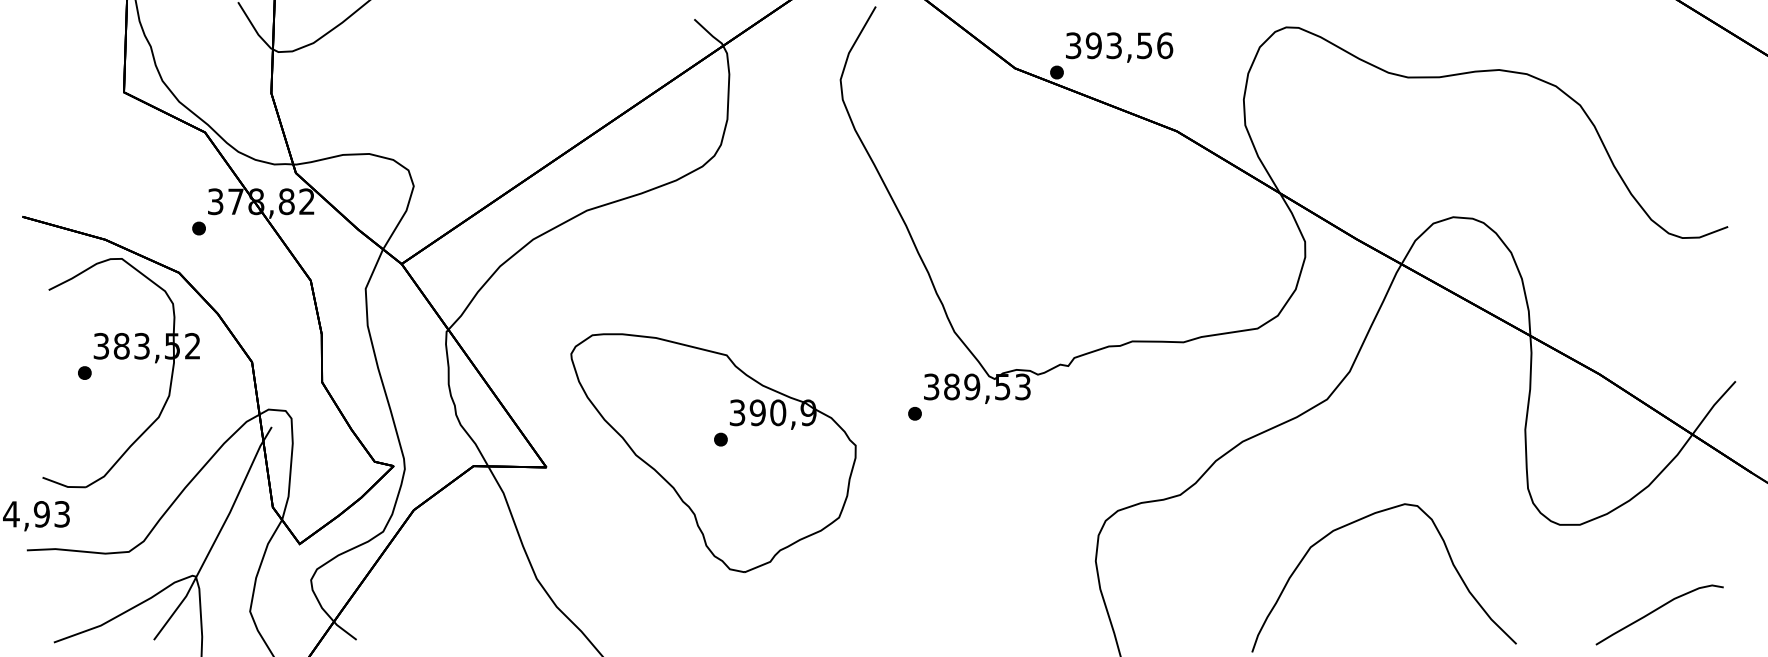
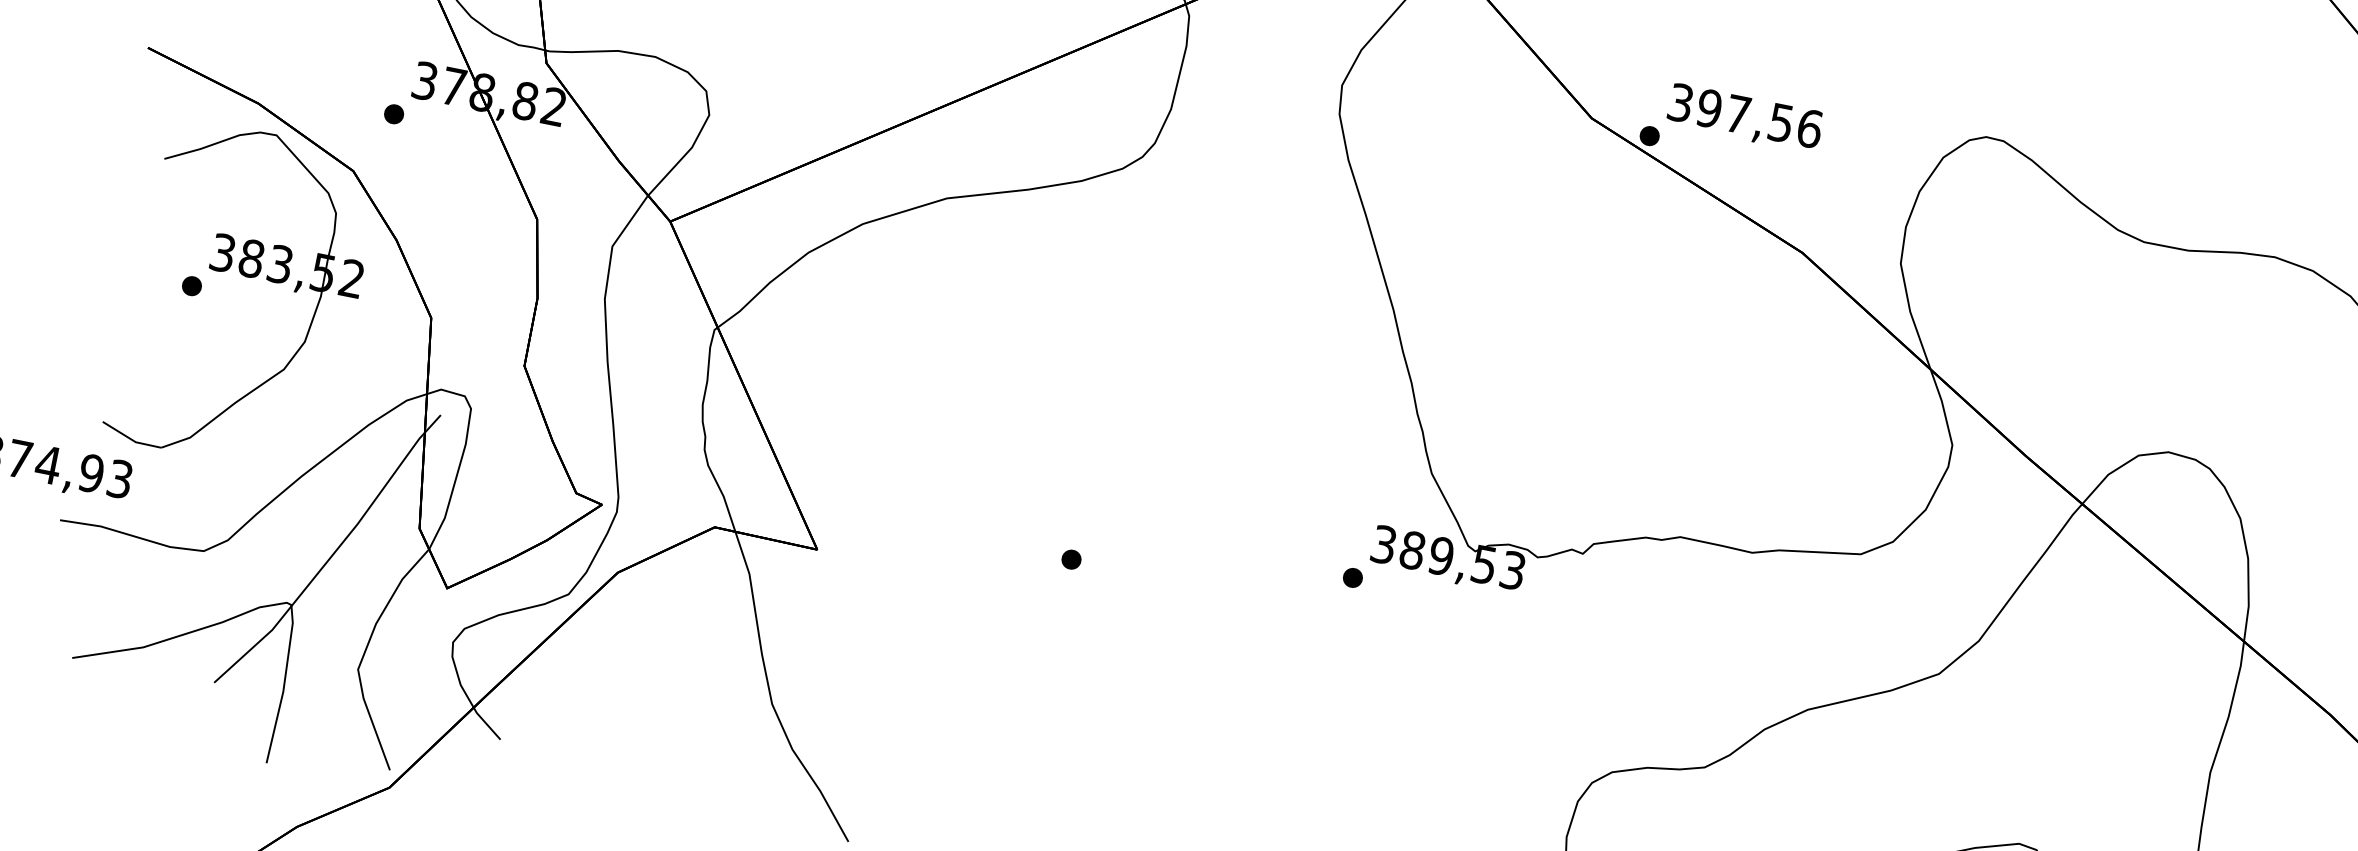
text: (1113, 45) -> (1737, 113), 393,56 -> 397,56
part: (713, 452) -> (1057, 575), removed

